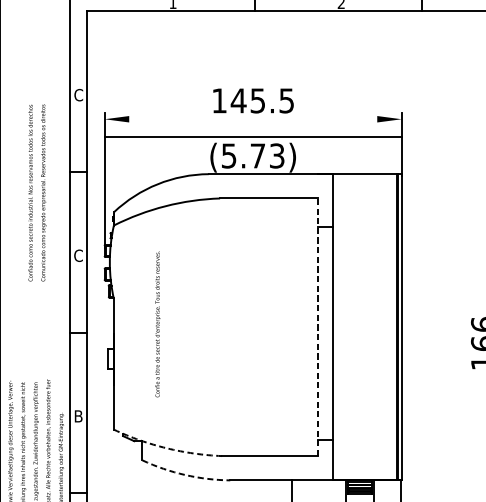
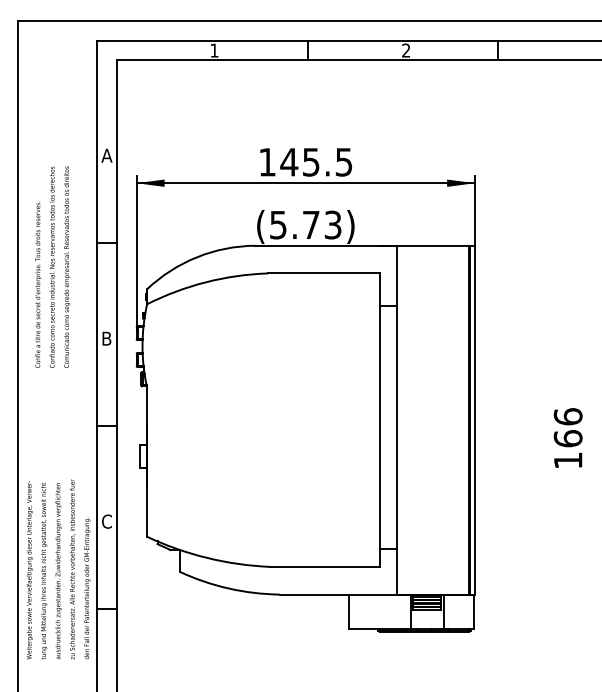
text: (78, 94) -> (106, 155), C -> A
line: (252, 137) -> (305, 183), moved
text: (78, 255) -> (106, 338), C -> B
text: (158, 324) -> (38, 284), moved
line: (317, 327) -> (379, 420), dashed -> solid
text: (78, 416) -> (106, 521), B -> C
arc: (166, 447) -> (207, 557), dashed -> solid
arc: (185, 475) -> (228, 588), dashed -> solid

